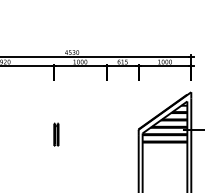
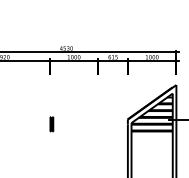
part: (55, 134) -> (51, 124), size x0.71

